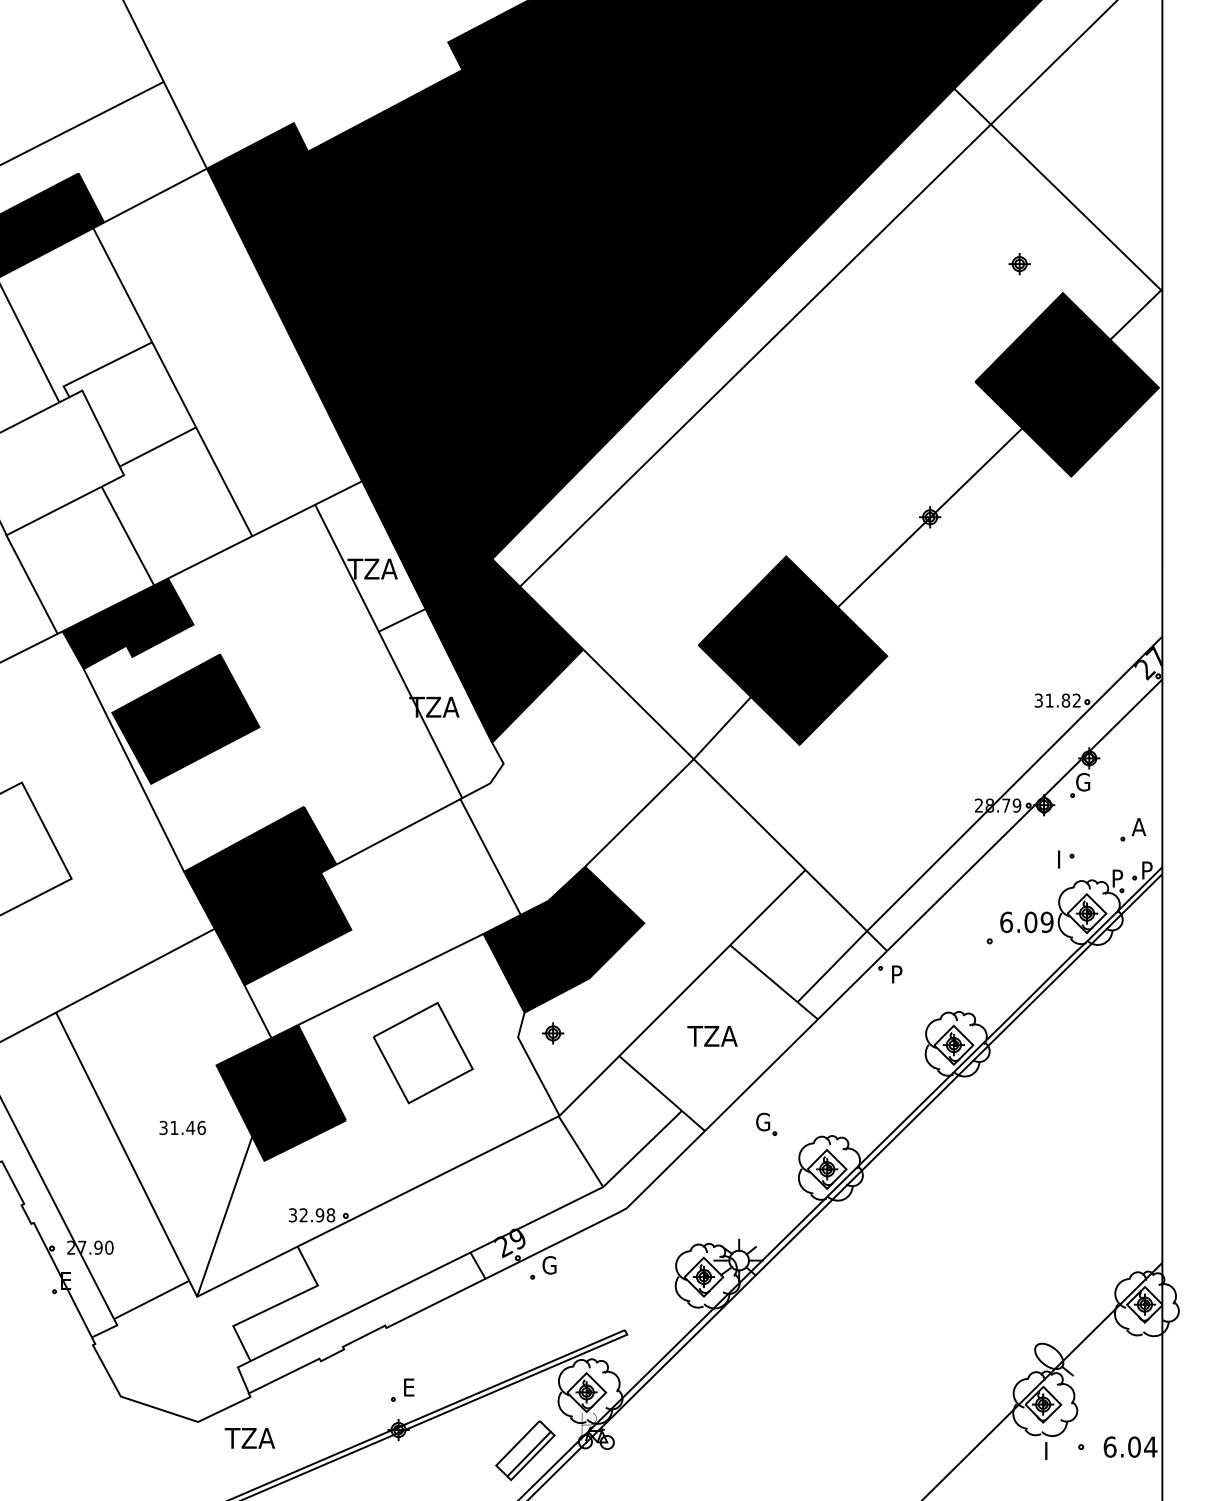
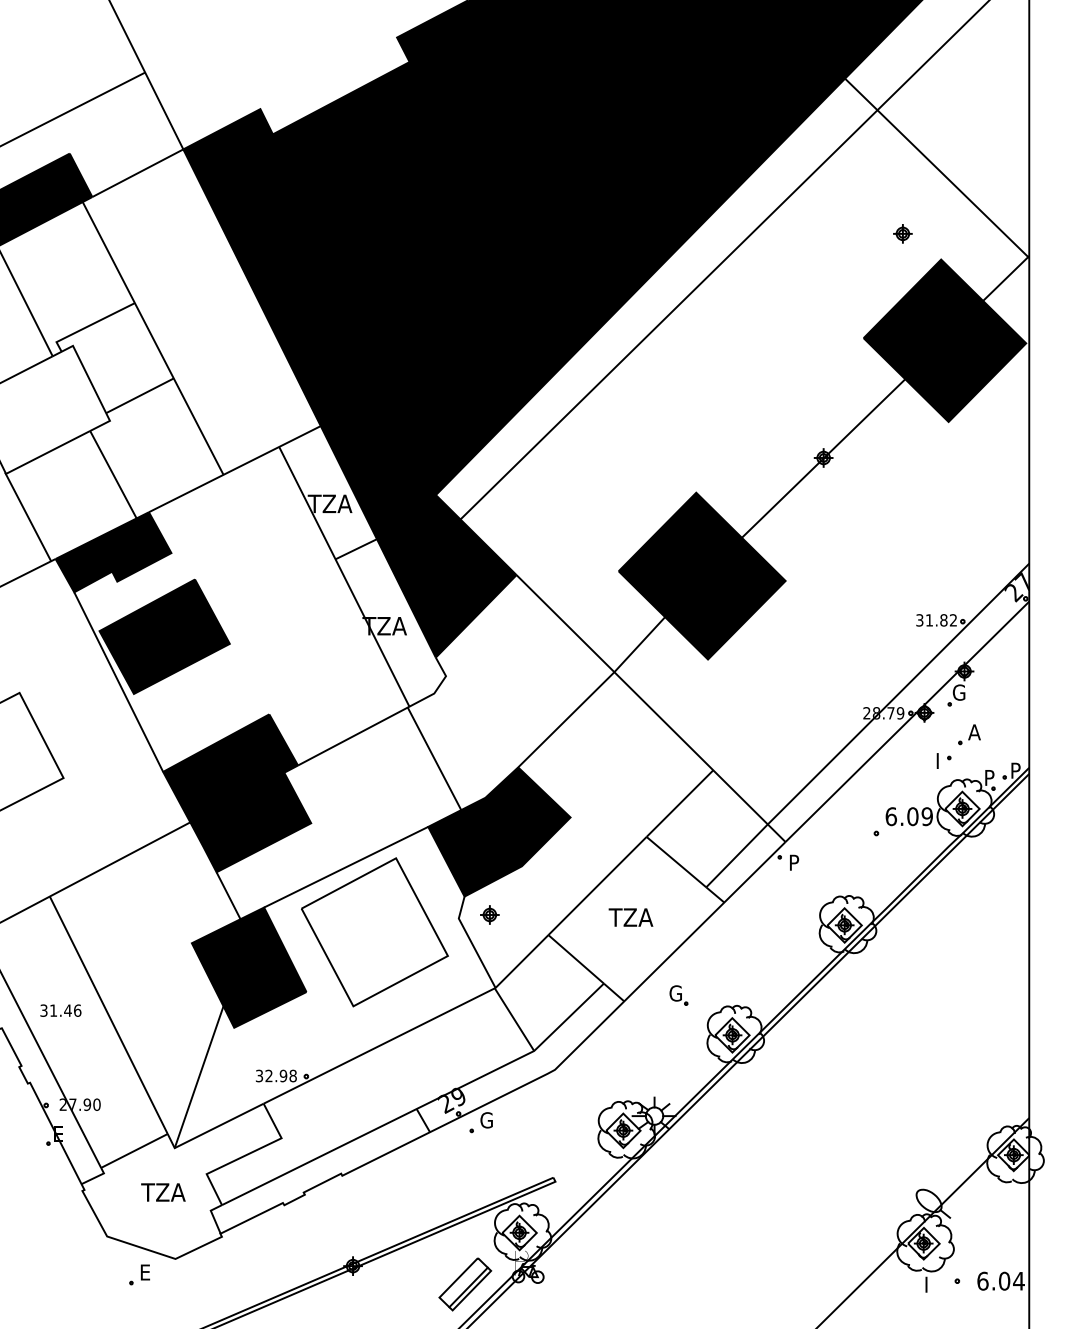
part: (1133, 829) -> (969, 734), moved
part: (422, 1053) -> (374, 932), size x1.67
text: (182, 1127) -> (60, 1010), moved
part: (402, 1389) -> (139, 1274), moved
text: (250, 1438) -> (163, 1192), moved

